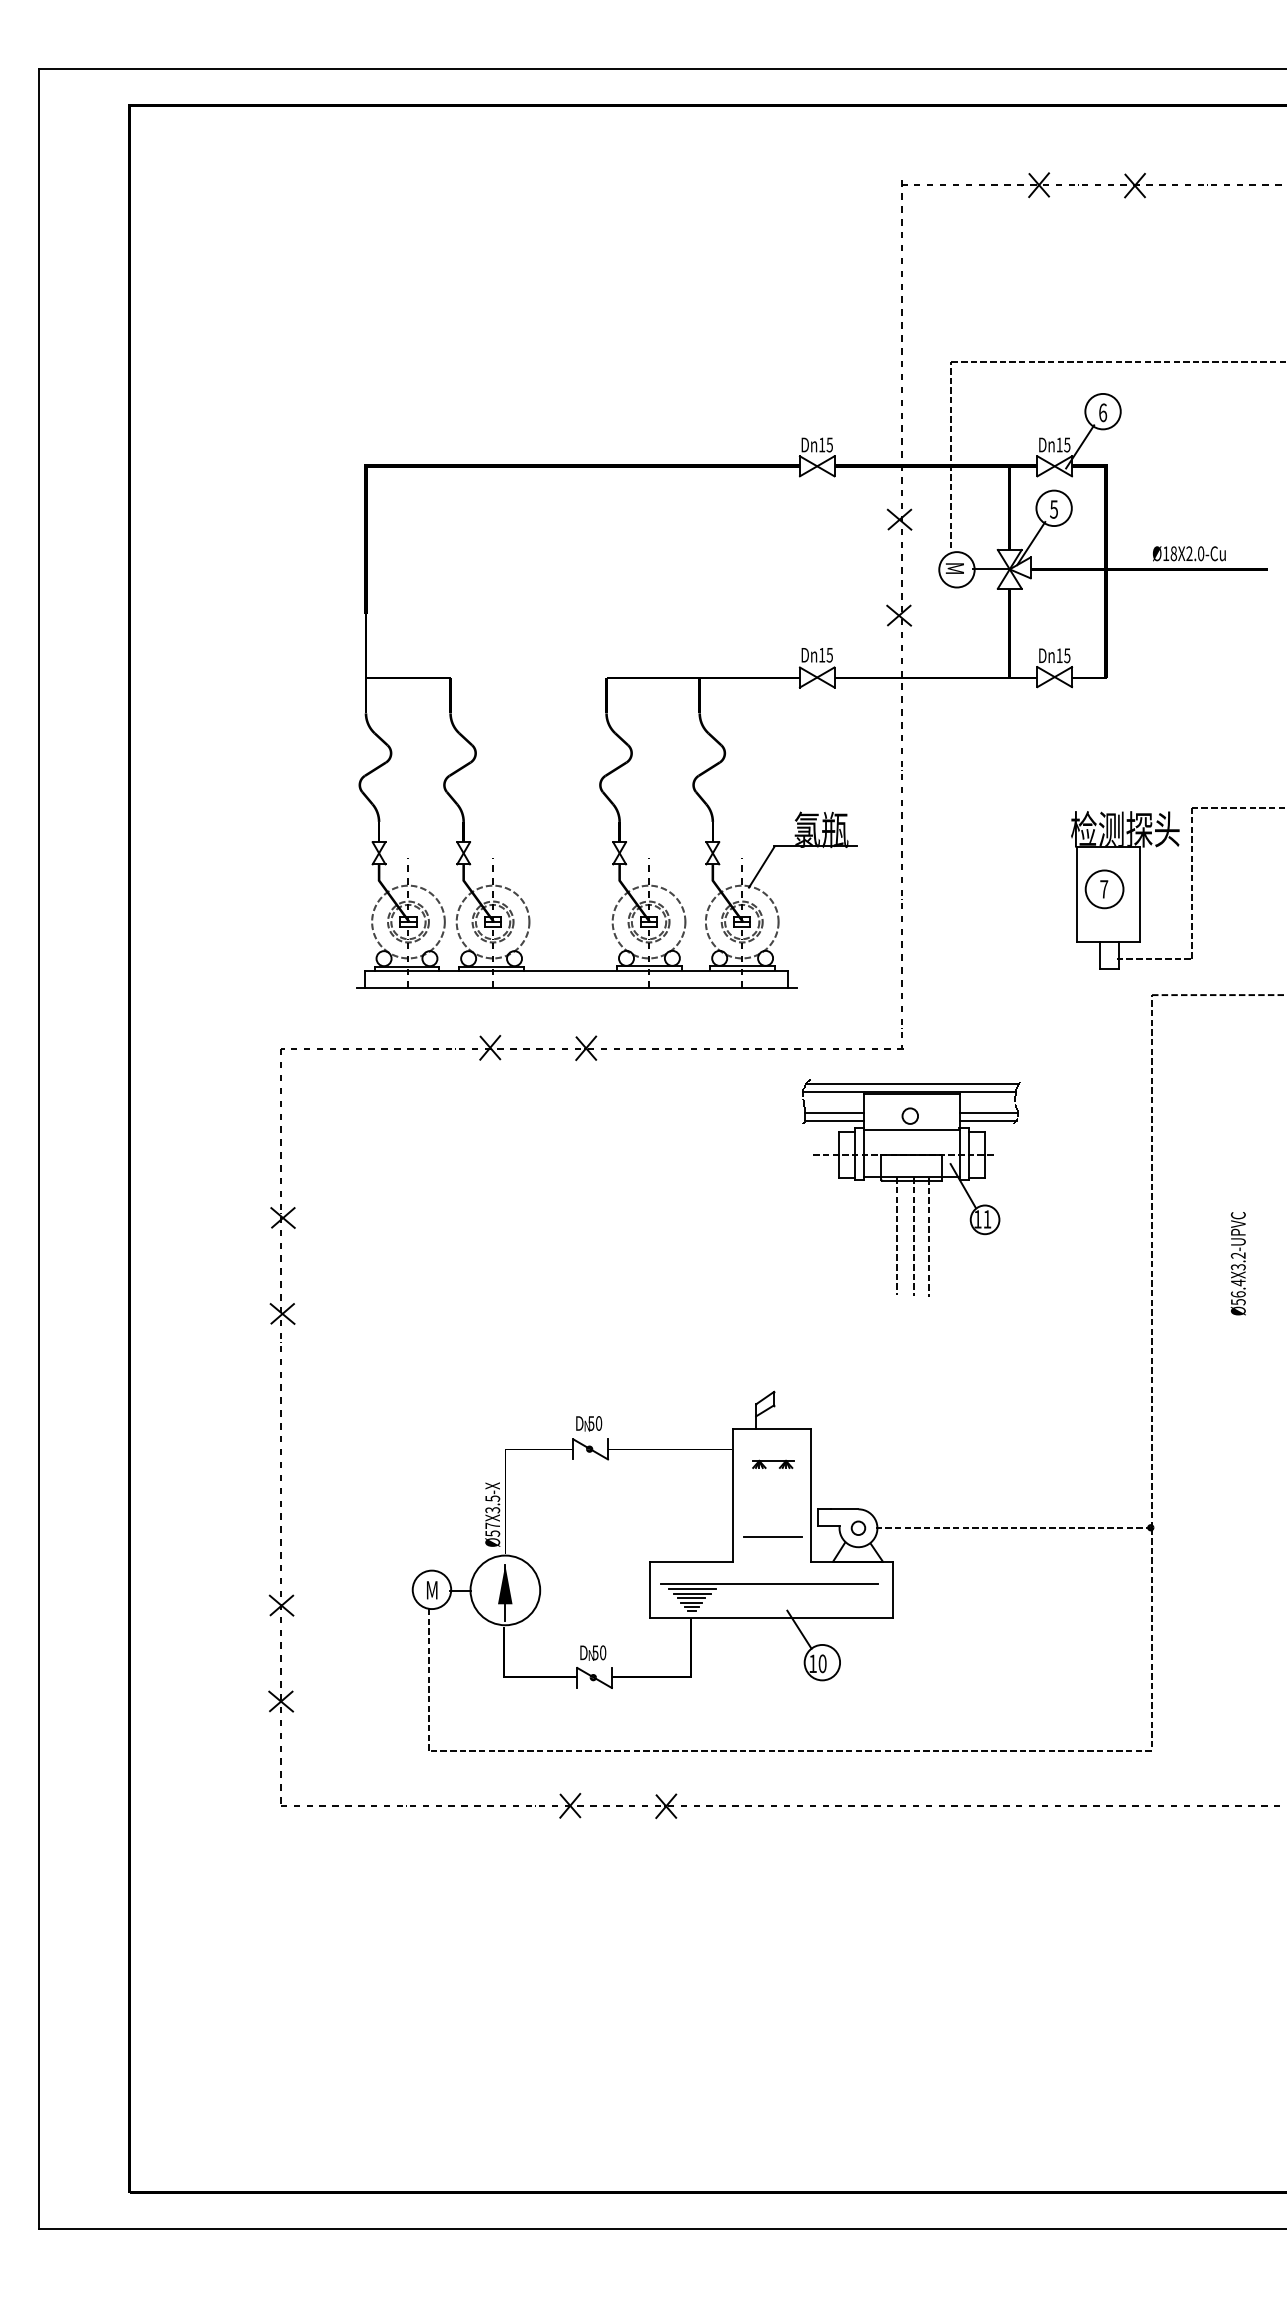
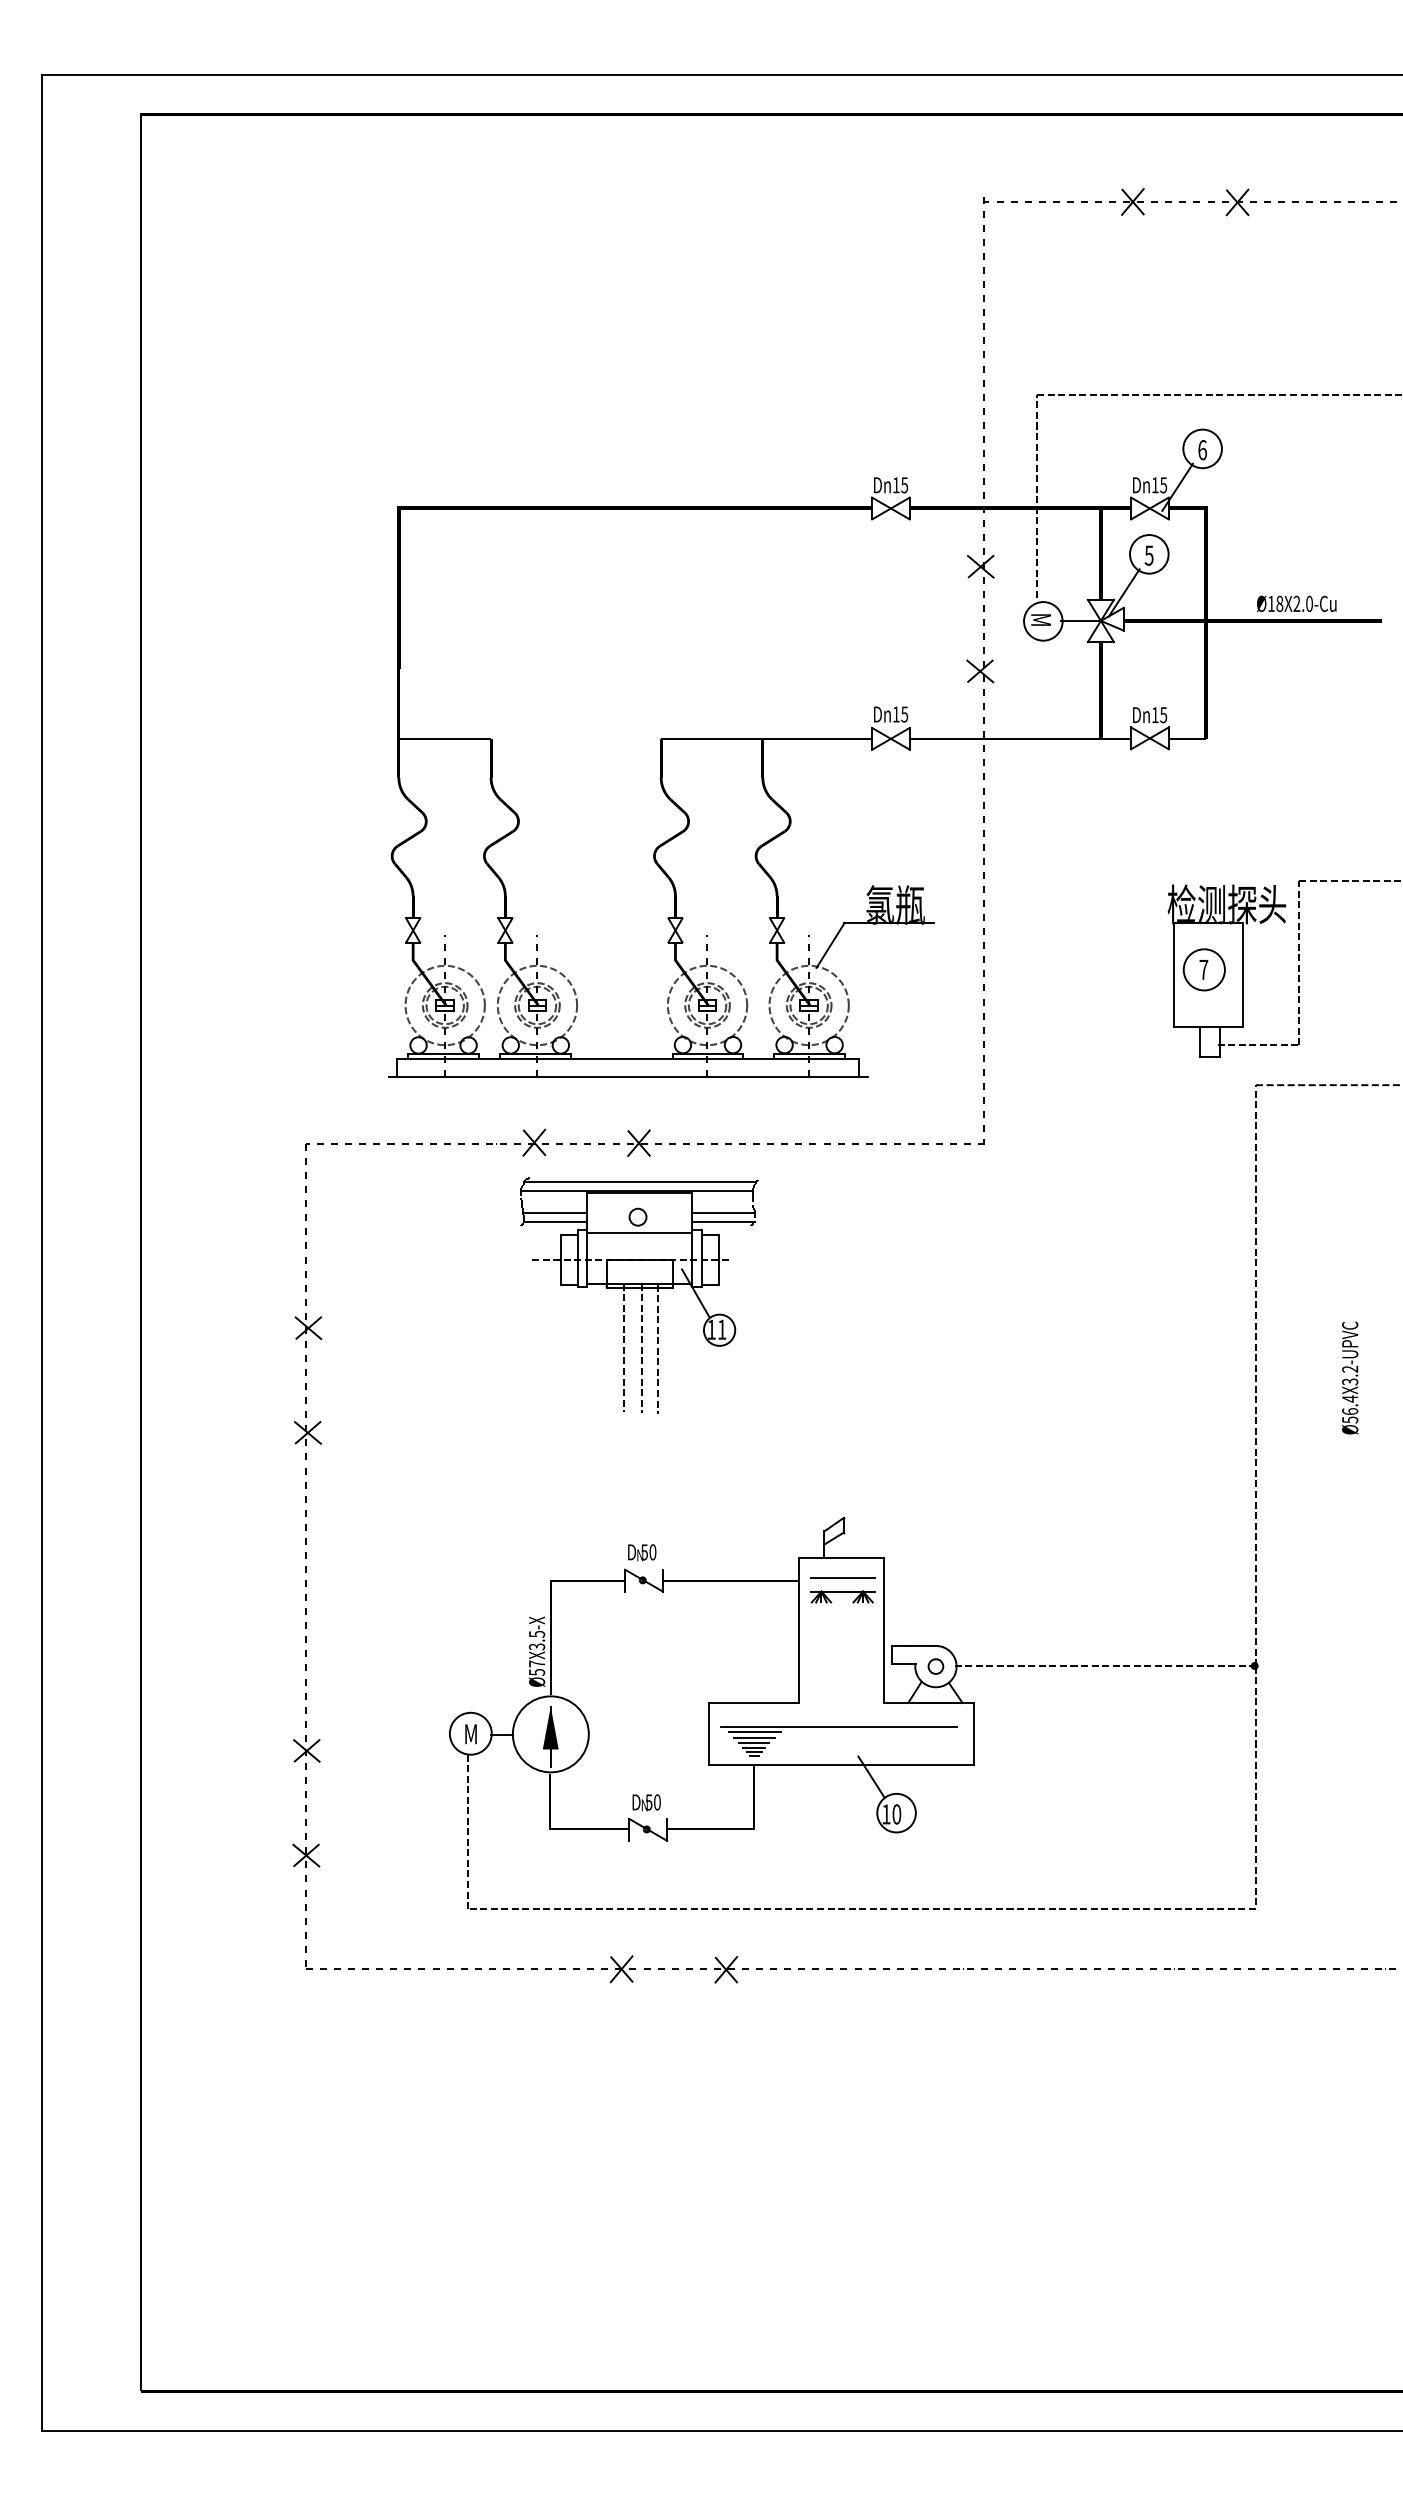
part: (911, 1187) -> (639, 1294), moved
part: (772, 1464) -> (842, 1597), size x1.43
line: (772, 1536) -> (842, 1577), moved

